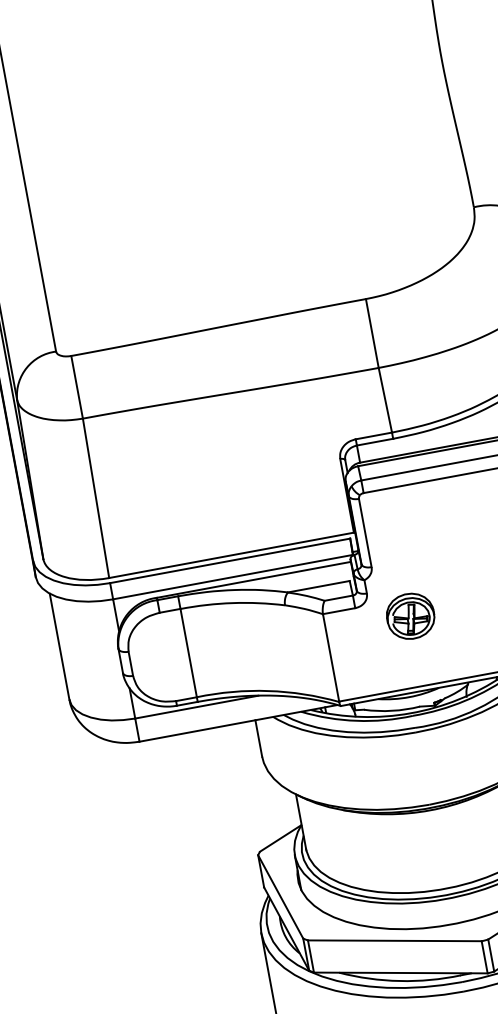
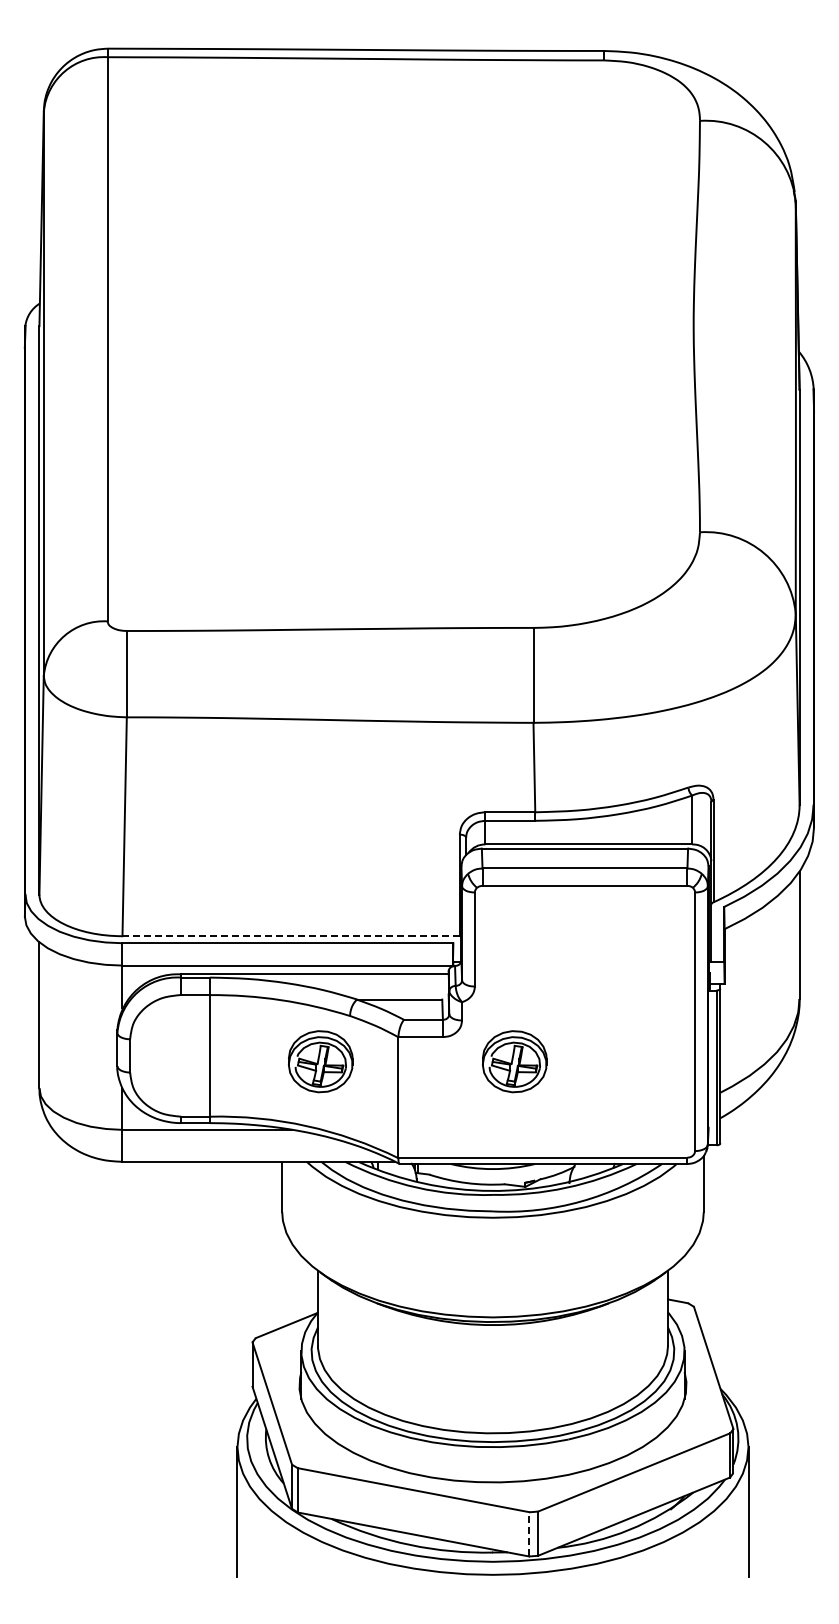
line: (231, 555) -> (291, 936), solid -> dashed
part: (269, 642) -> (320, 1061), added
line: (484, 956) -> (529, 1533), solid -> dashed

